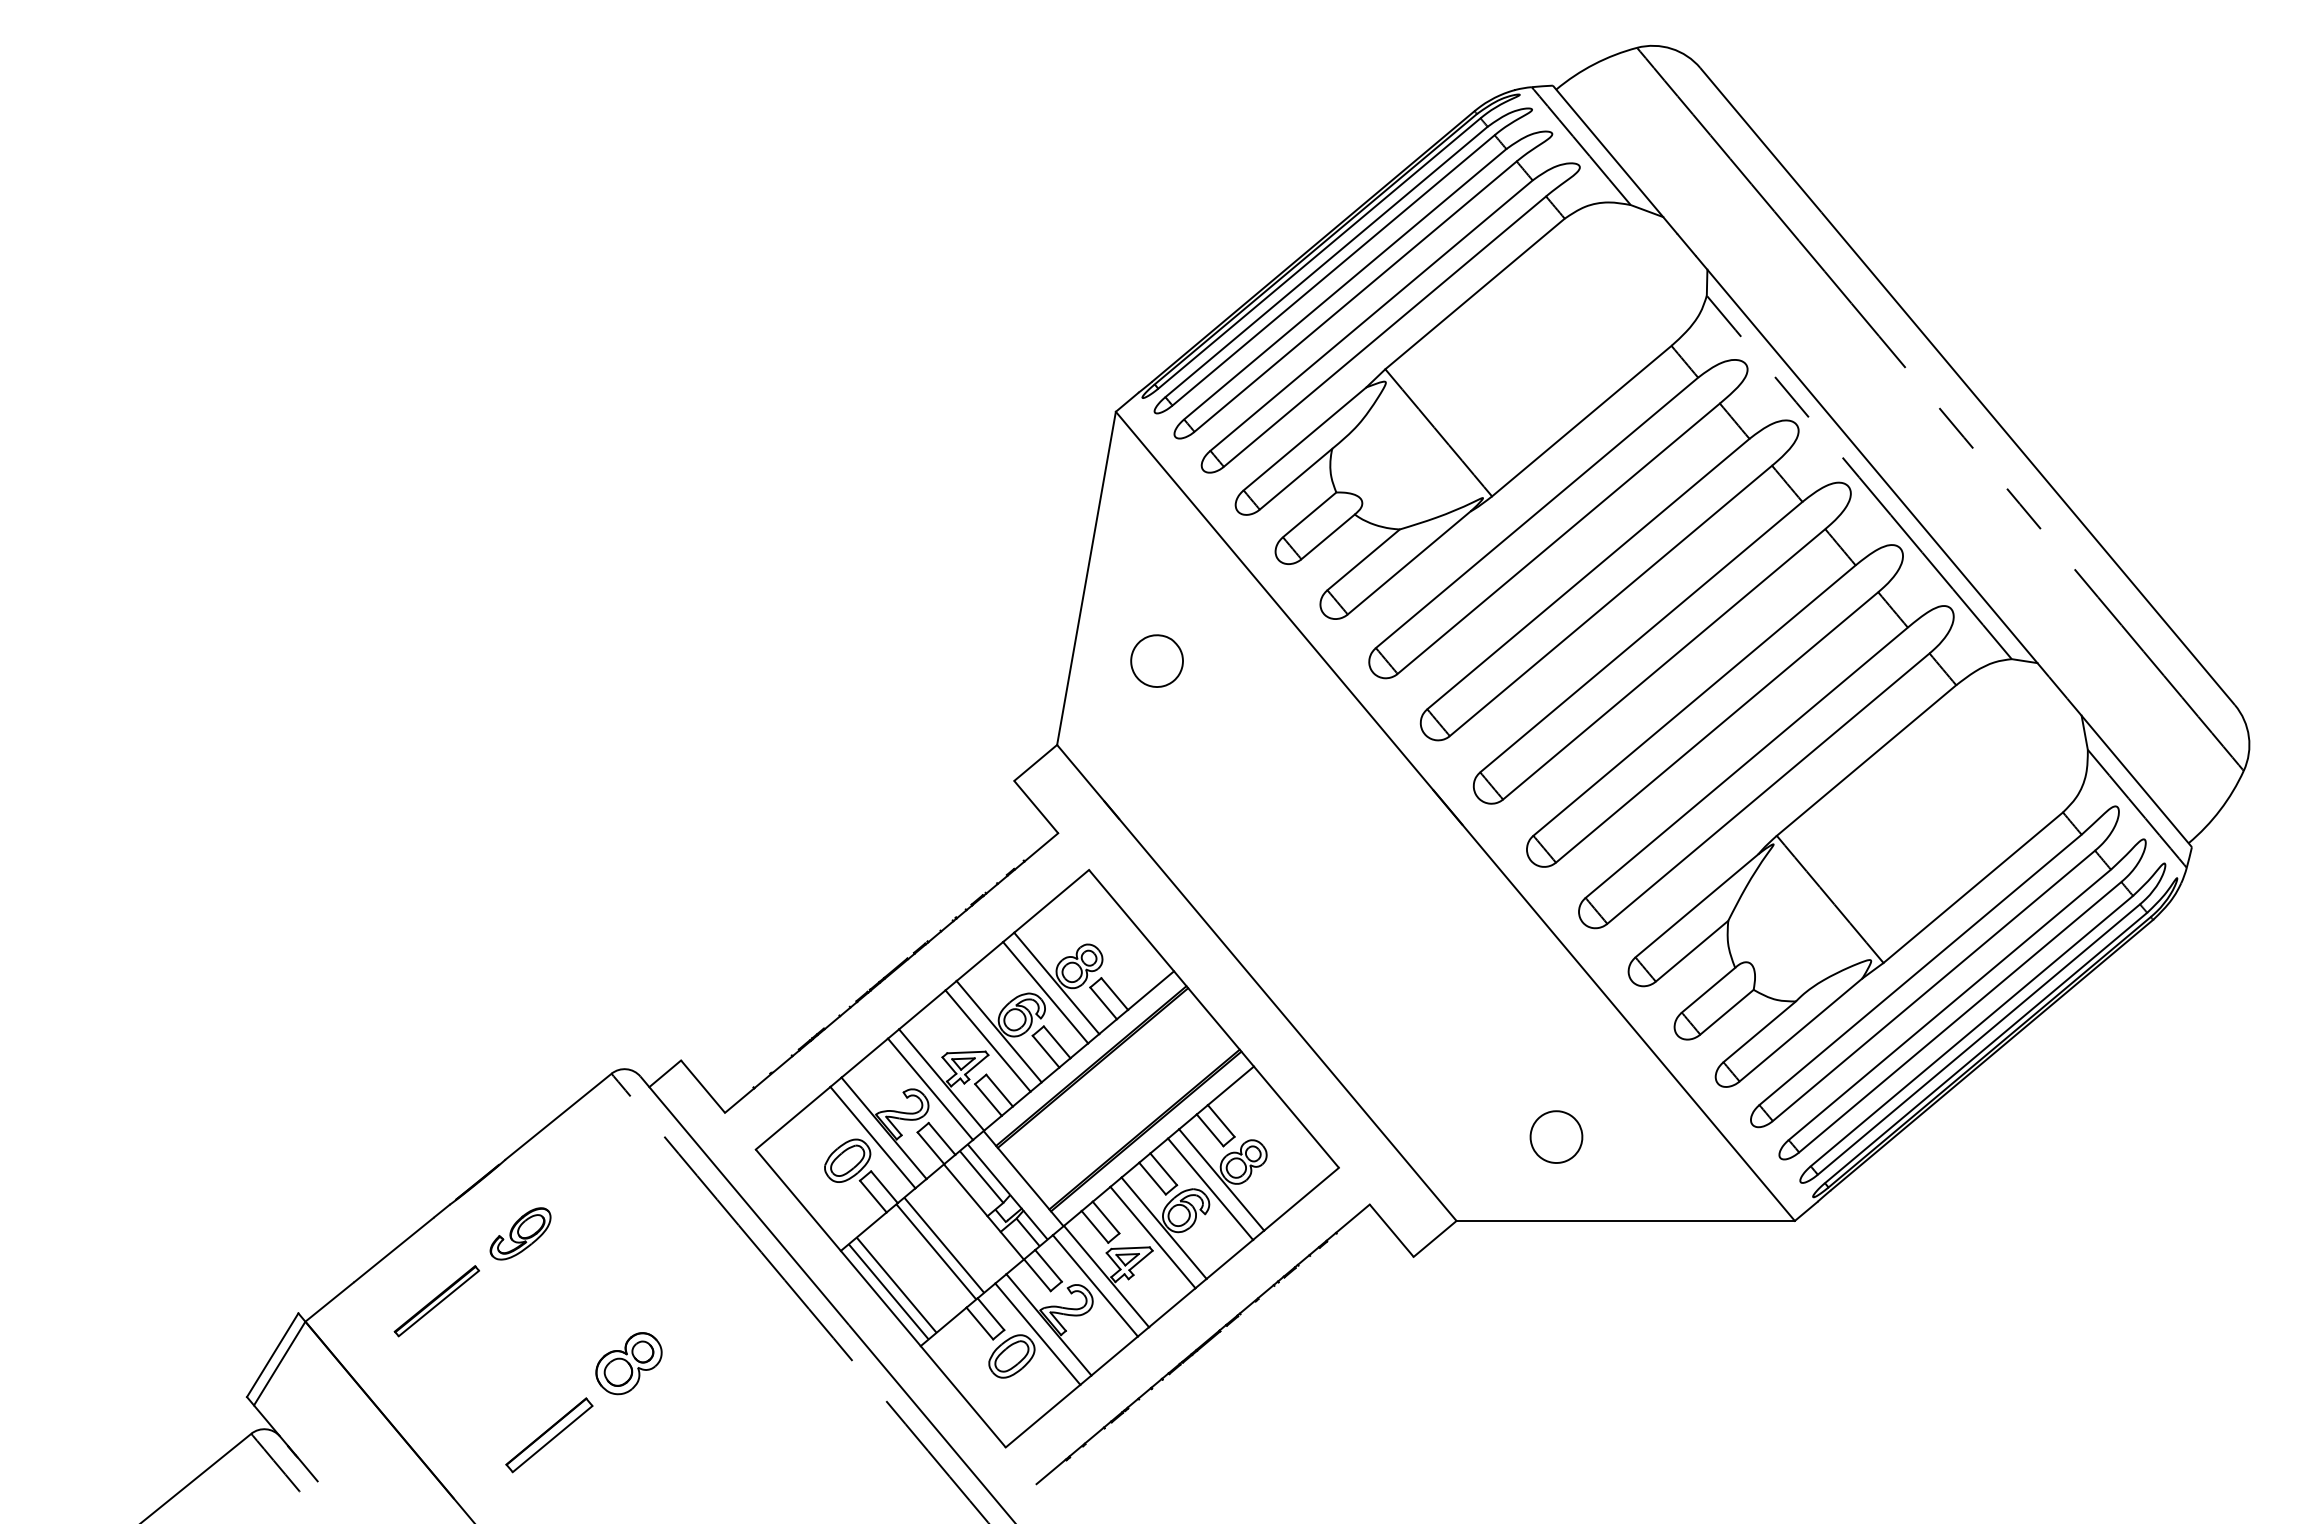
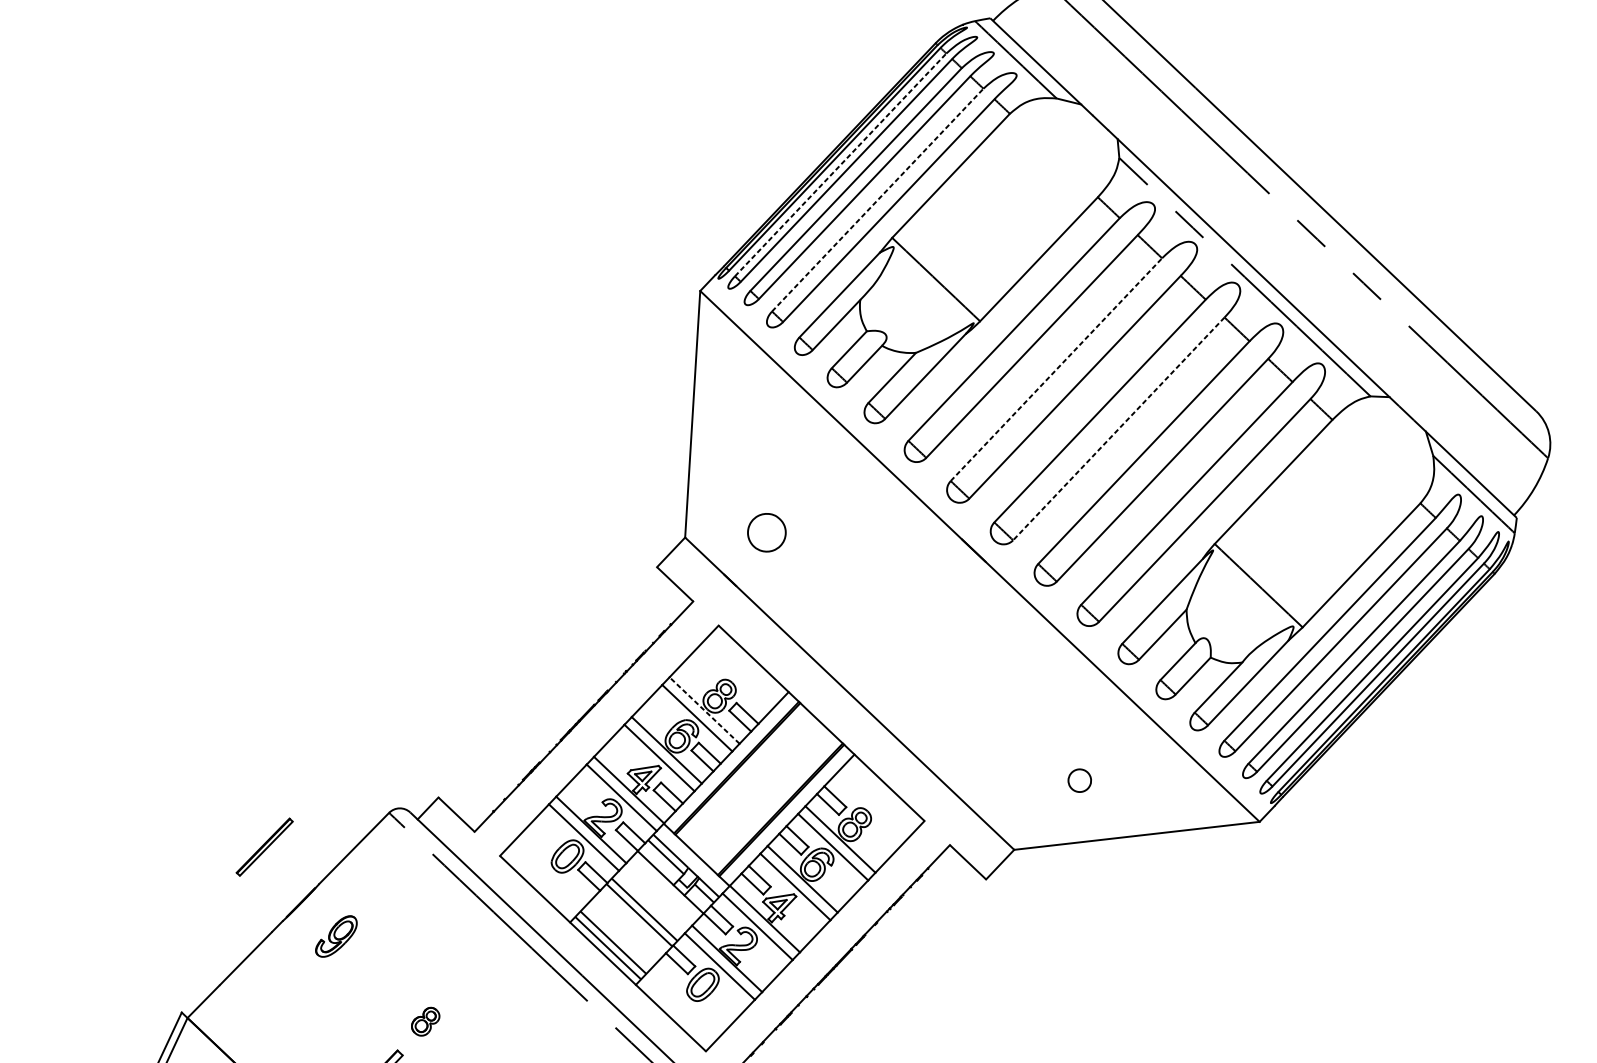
line: (1326, 261) -> (840, 164), solid -> dashed
line: (1371, 315) -> (877, 200), solid -> dashed
line: (1588, 573) -> (1056, 369), solid -> dashed
part: (1156, 660) -> (766, 532), moved
line: (1663, 664) -> (1118, 429), solid -> dashed
line: (1056, 983) -> (704, 710), solid -> dashed
part: (1556, 1136) -> (1079, 780), size x0.6
part: (436, 1301) -> (264, 847), moved
part: (628, 1363) -> (425, 1021), size x0.6

